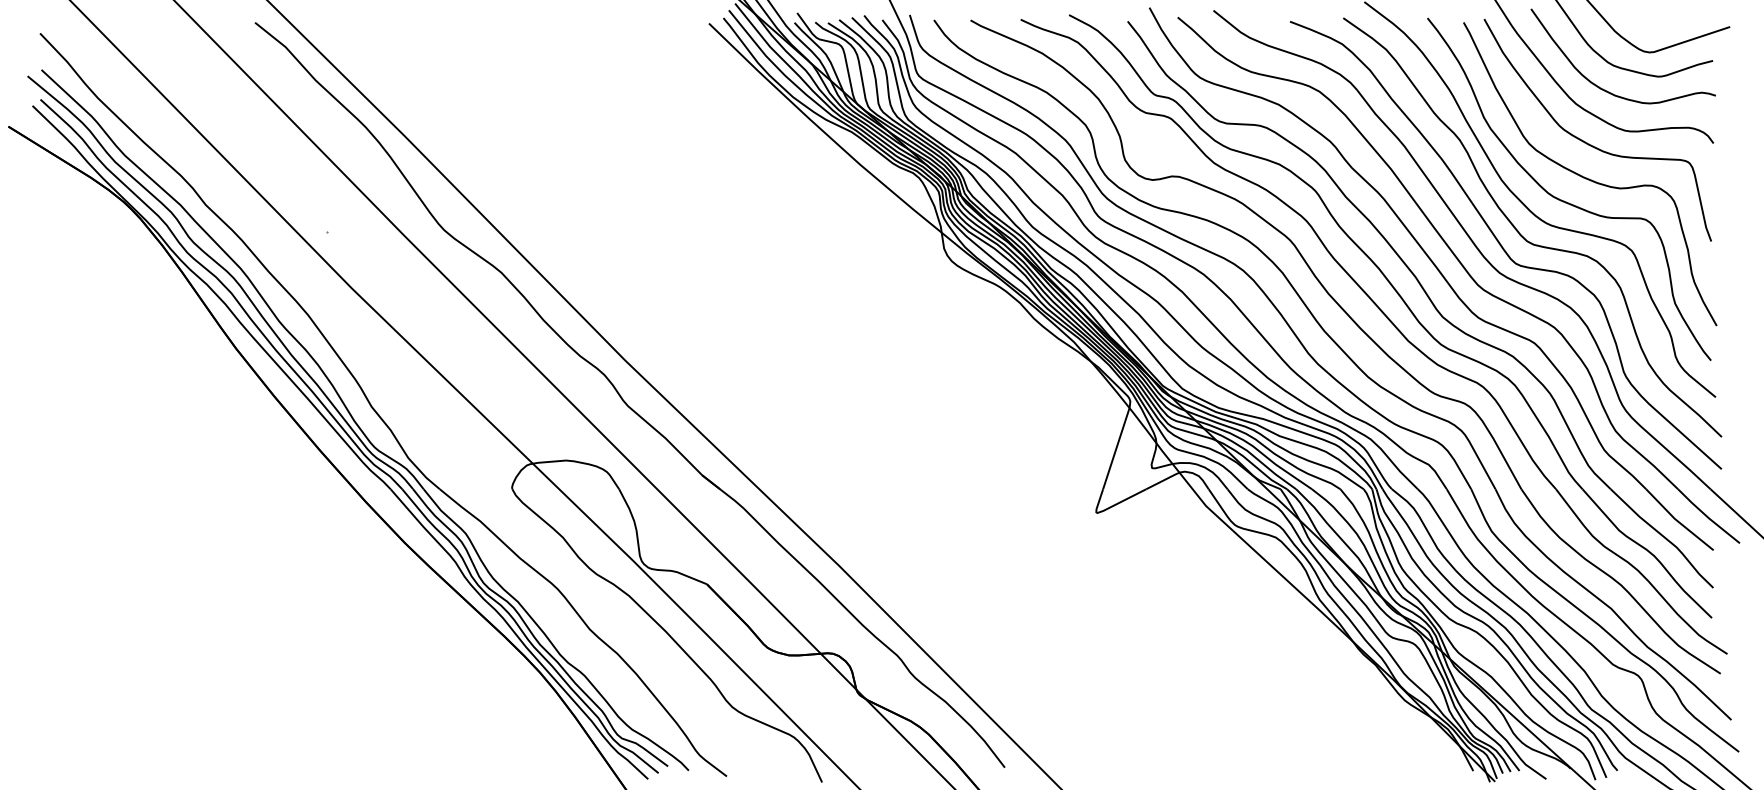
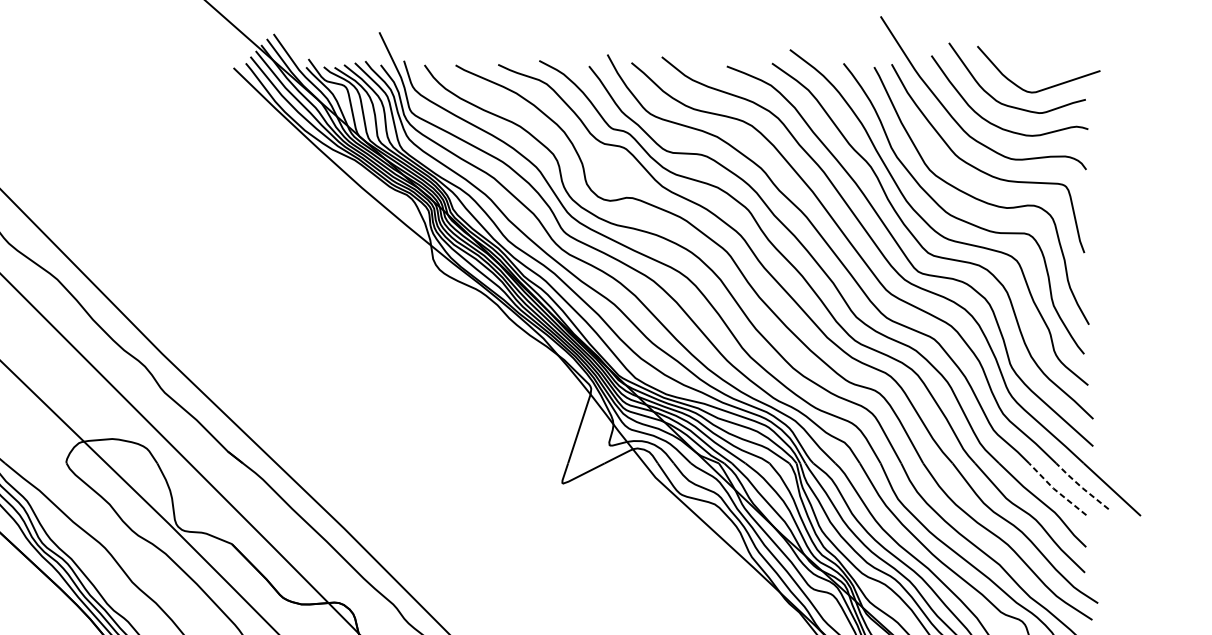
line: (1707, 517) -> (1081, 487), solid -> dashed
line: (1677, 521) -> (1055, 490), solid -> dashed

